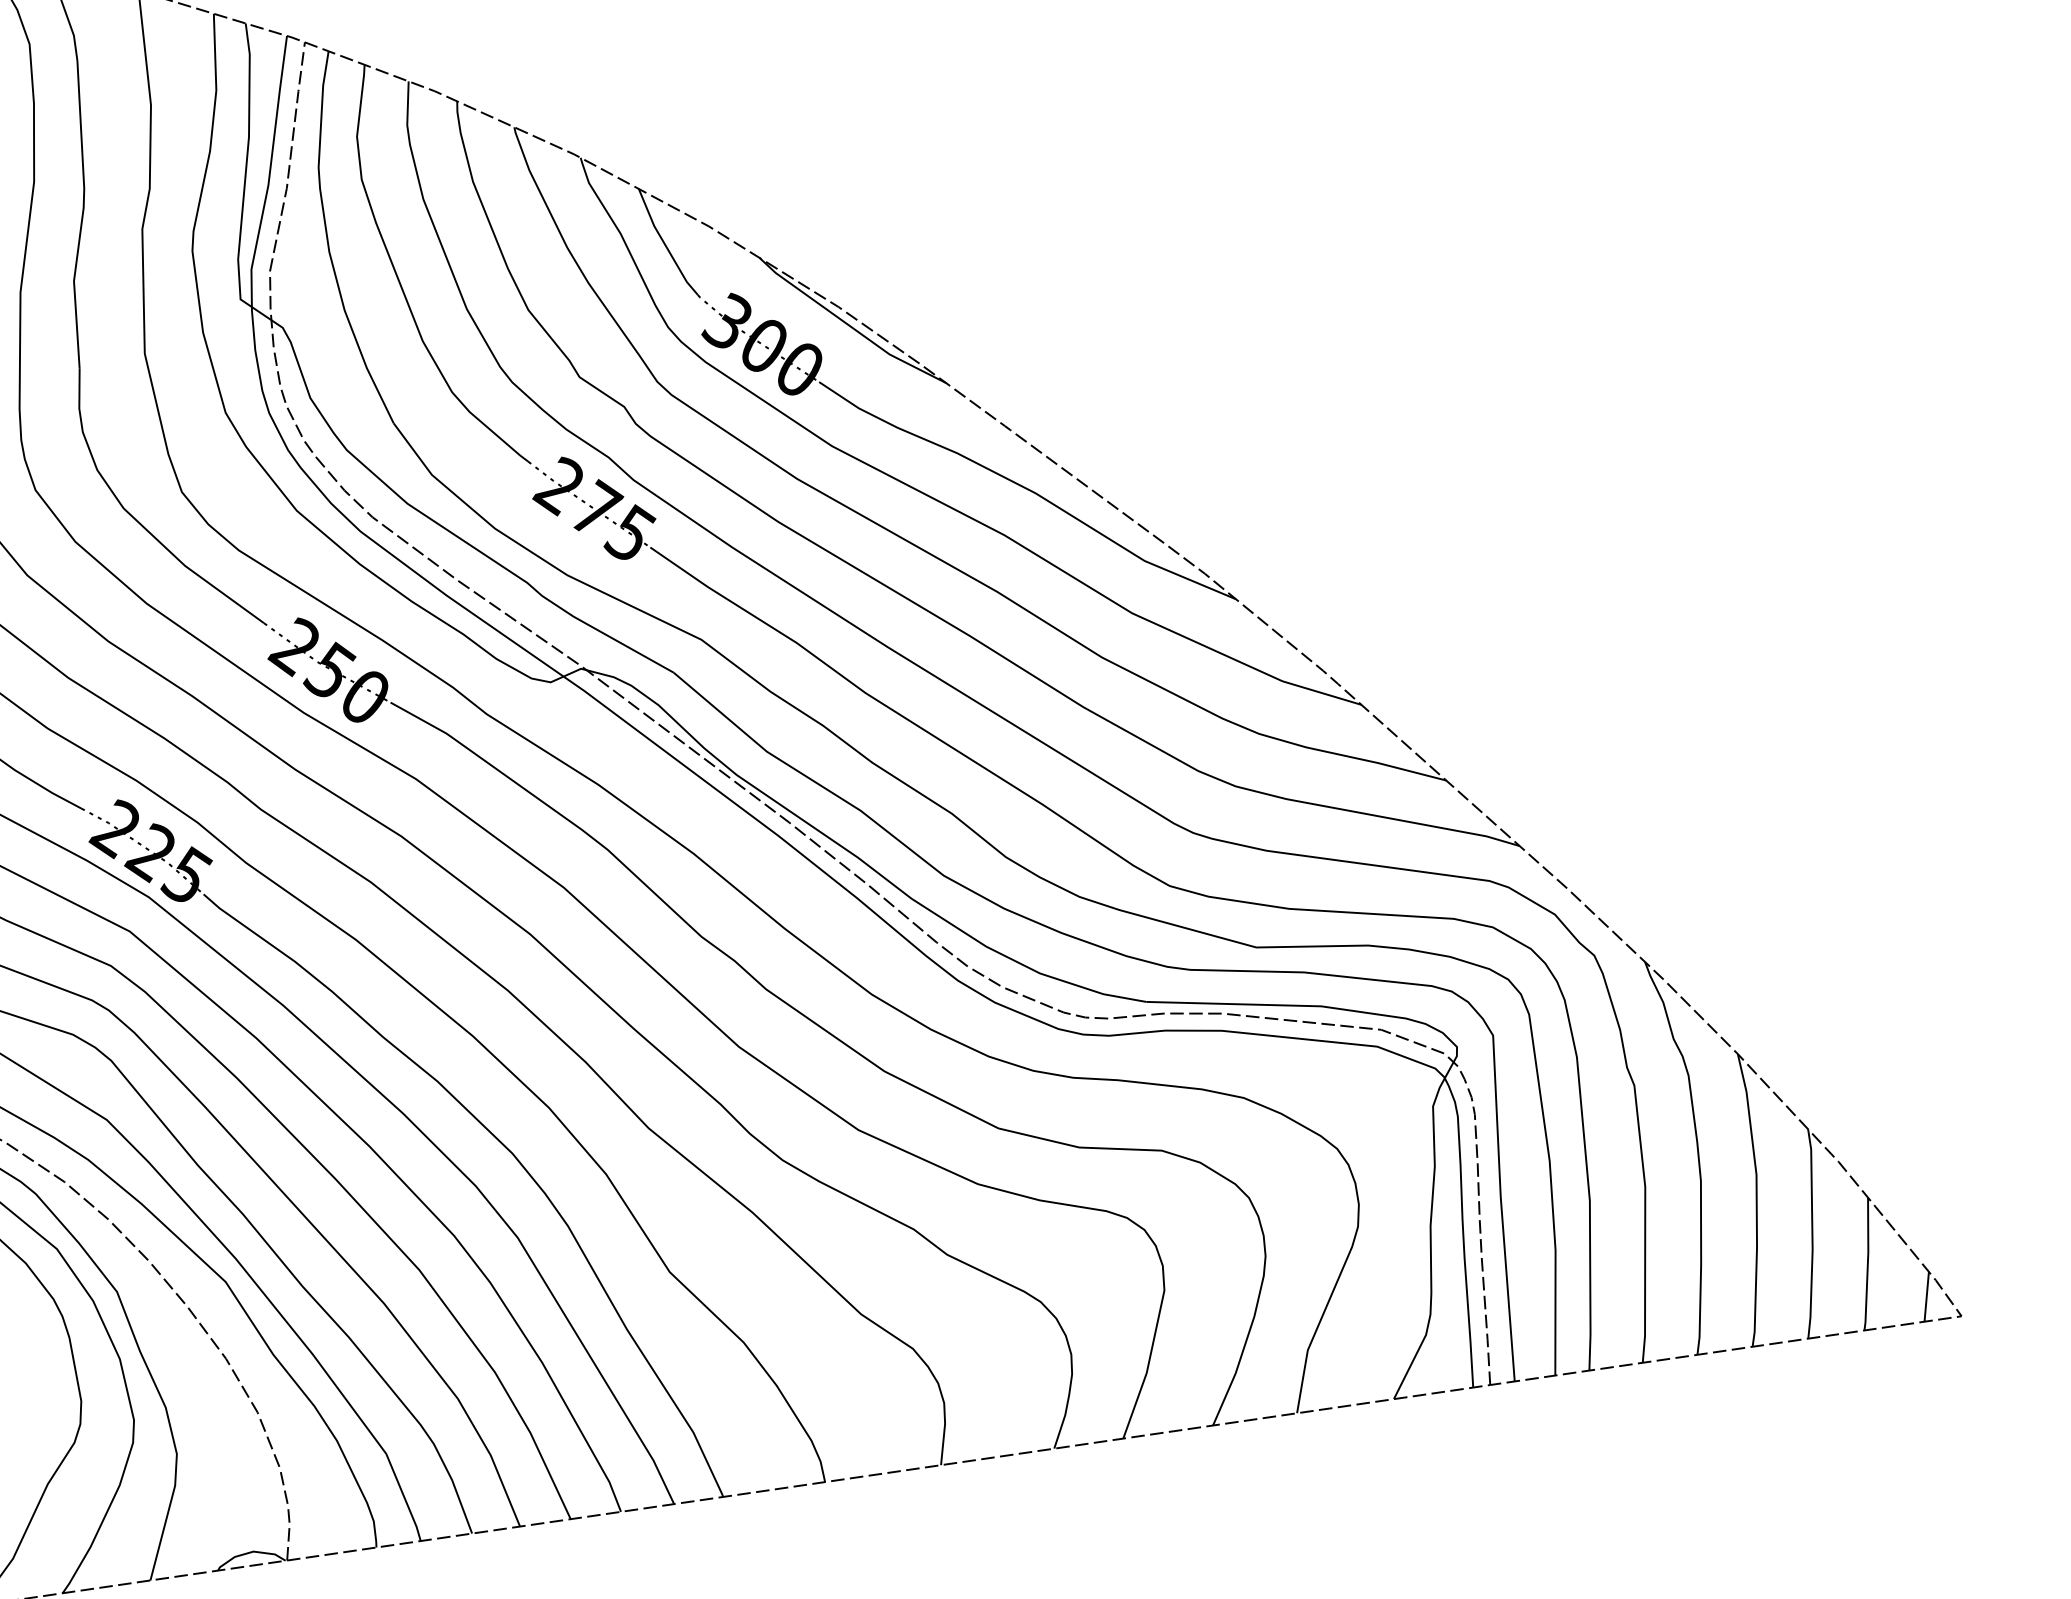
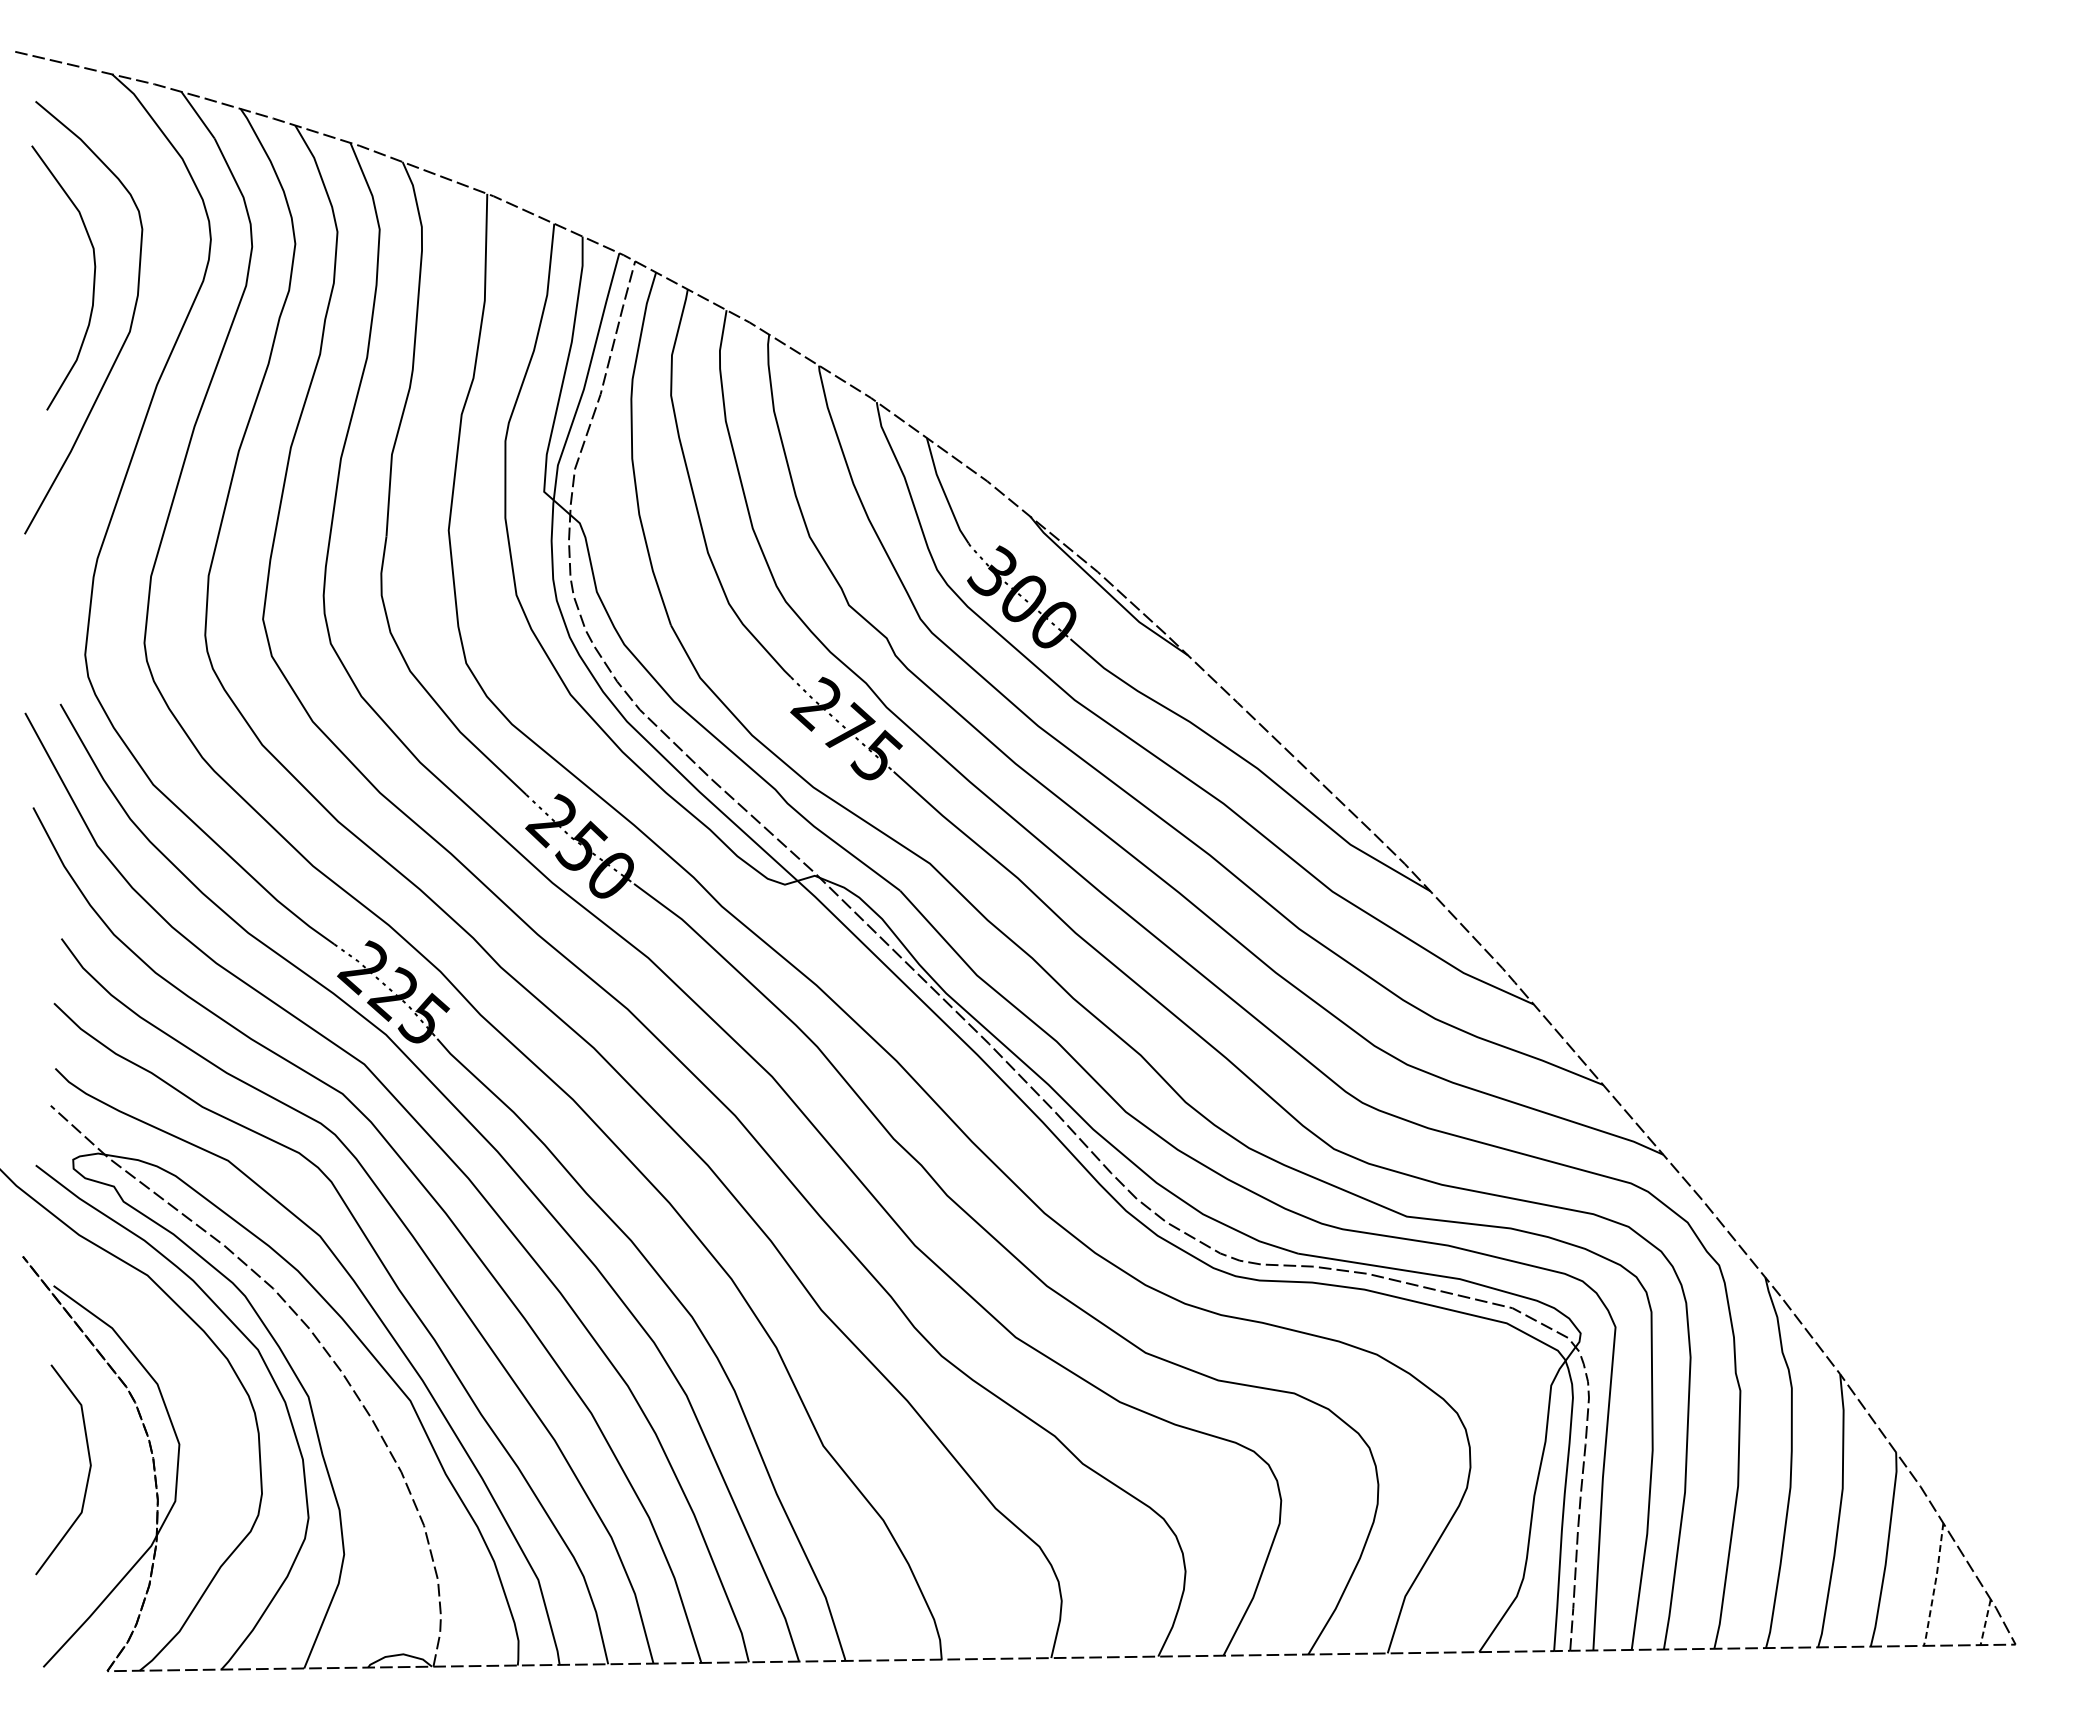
line: (1868, 1263) -> (1935, 1584), solid -> dashed
line: (1926, 1297) -> (1985, 1622), solid -> dashed

